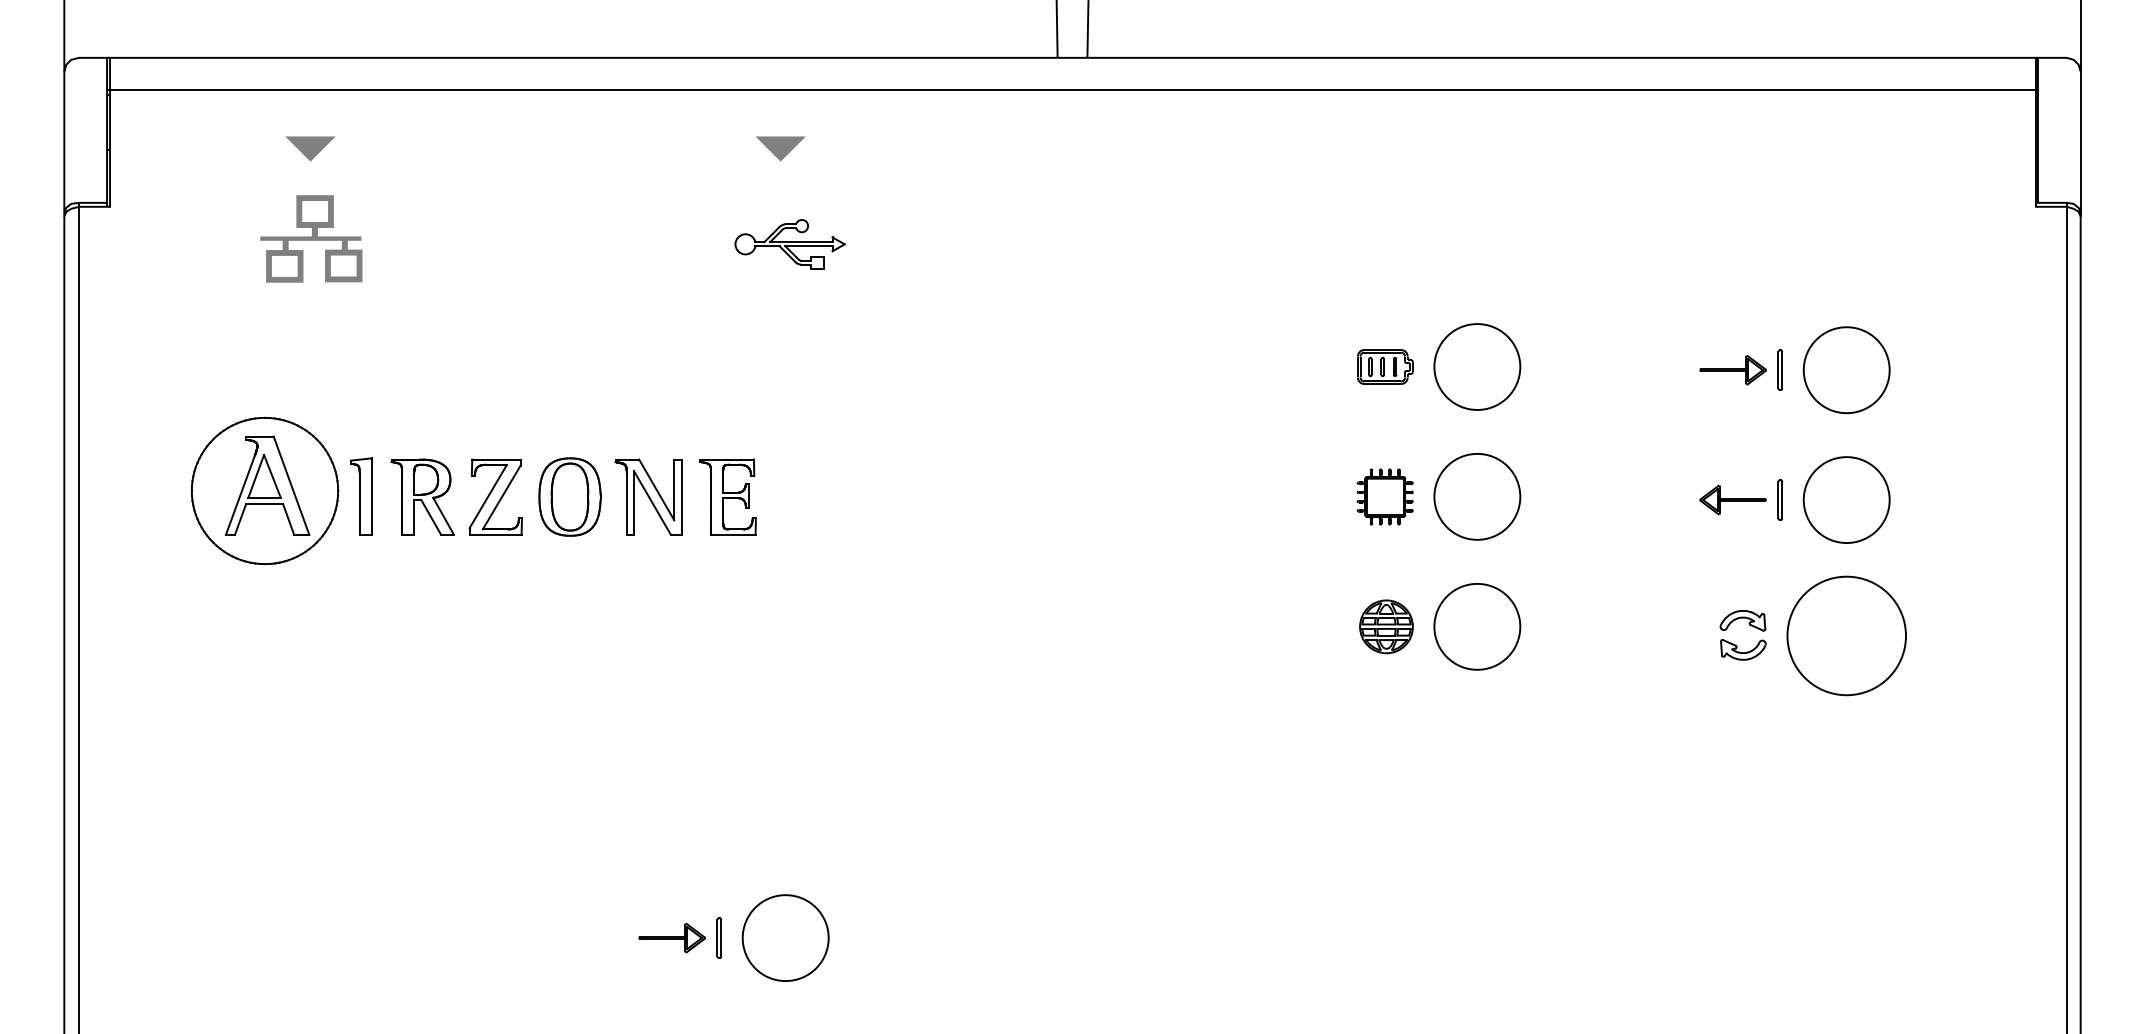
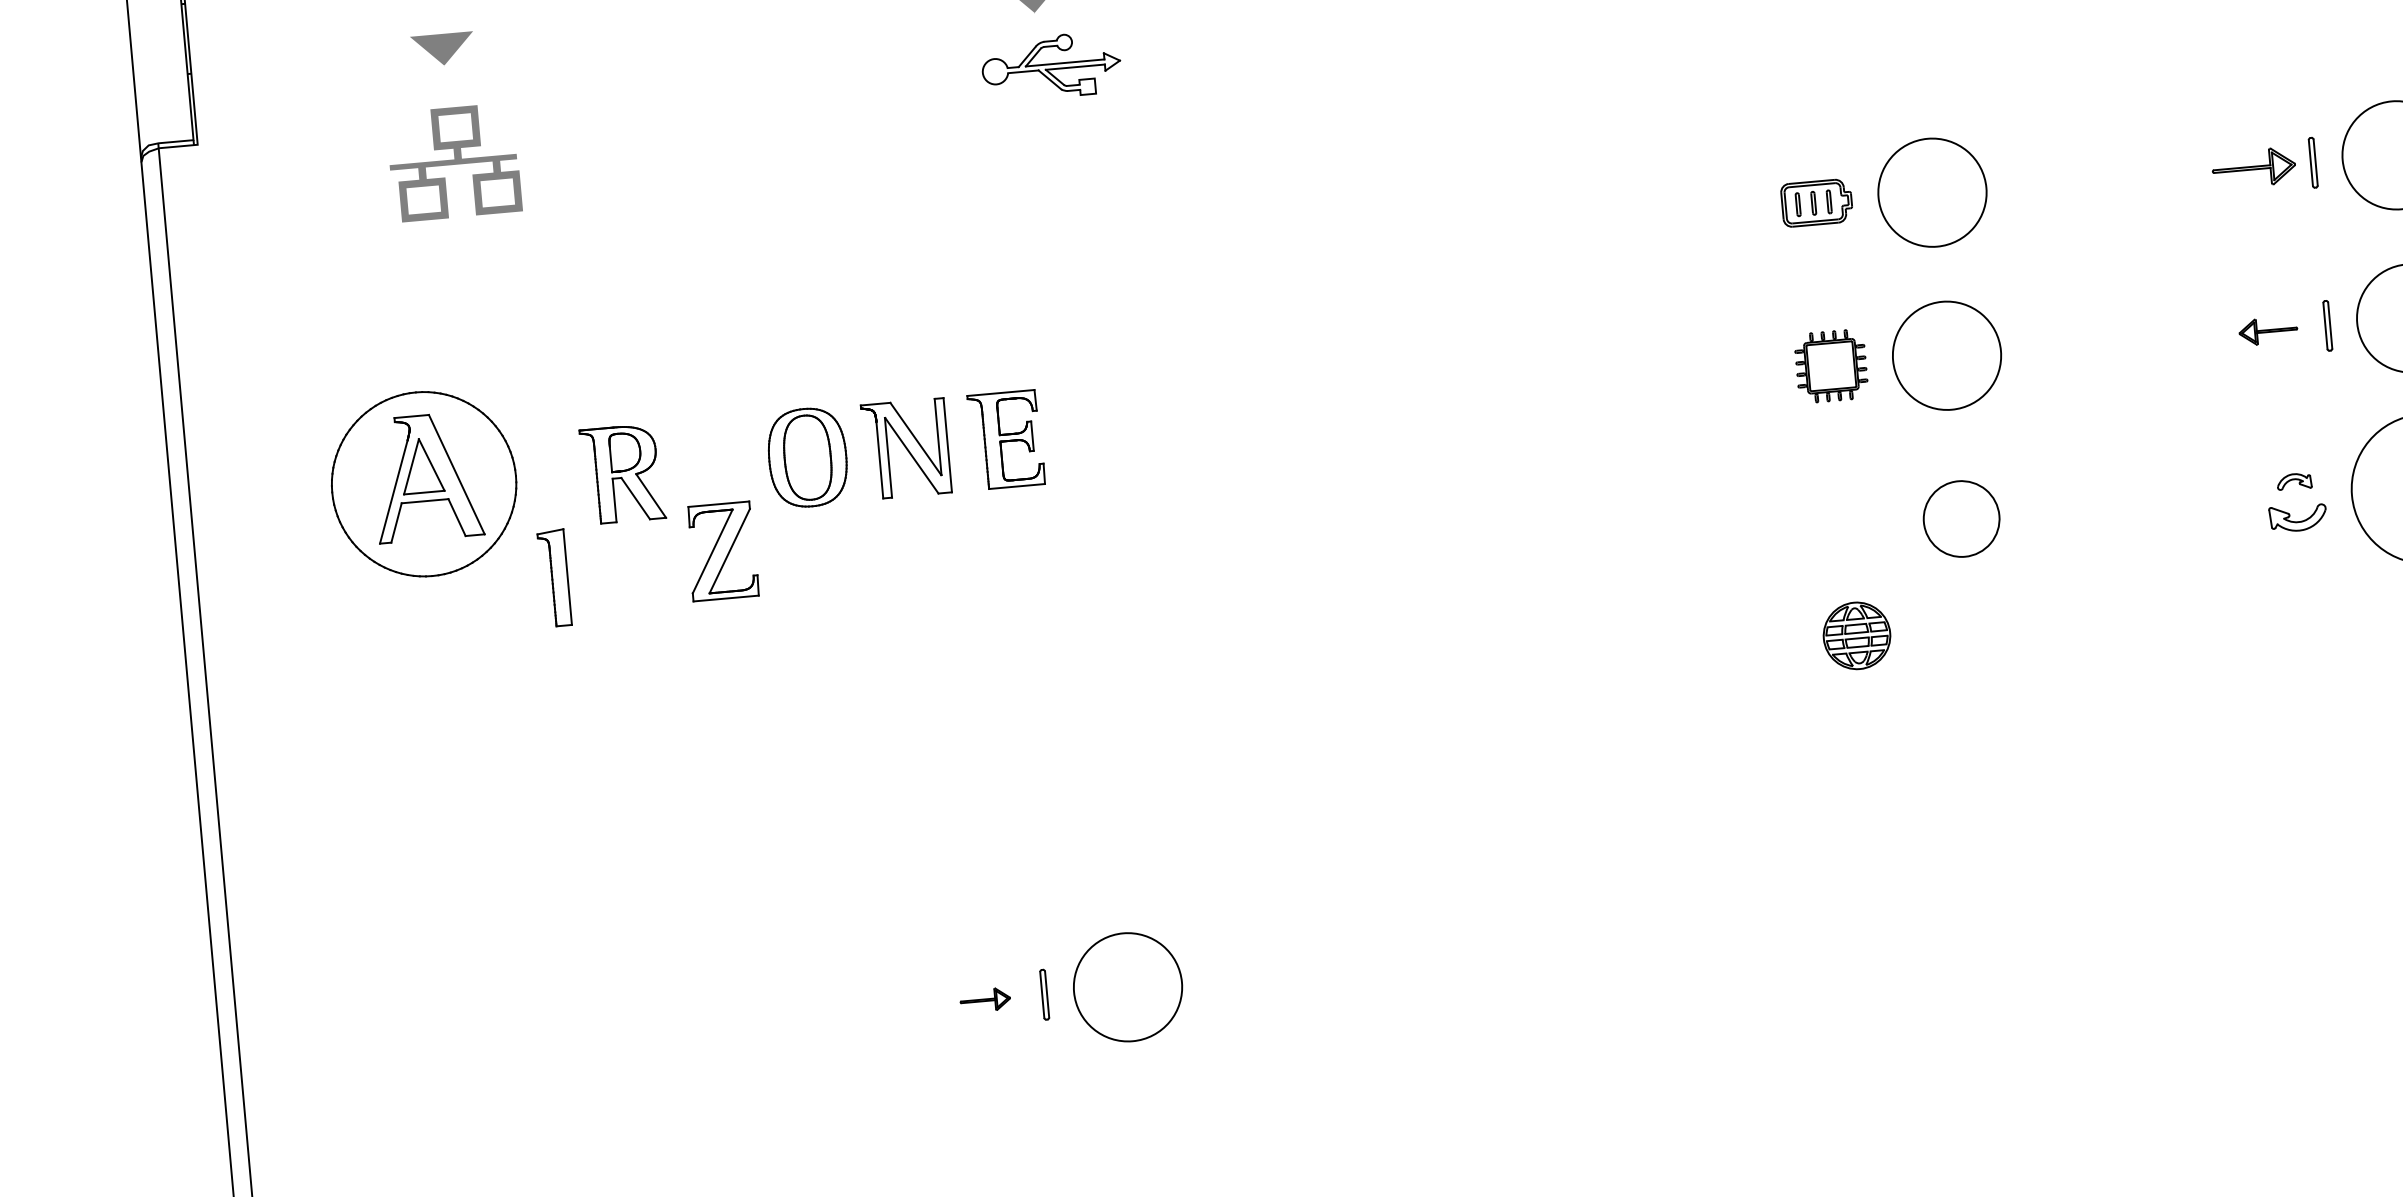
part: (789, 244) -> (1050, 67), moved
part: (361, 496) -> (554, 578), moved
part: (495, 496) -> (721, 550), moved
part: (1732, 499) -> (2267, 330), size x0.7
part: (1742, 620) -> (2293, 481), size x0.6
part: (1386, 626) -> (1856, 635), moved
part: (1477, 626) -> (1961, 518), size x0.7
part: (671, 938) -> (984, 1000), size x0.6

